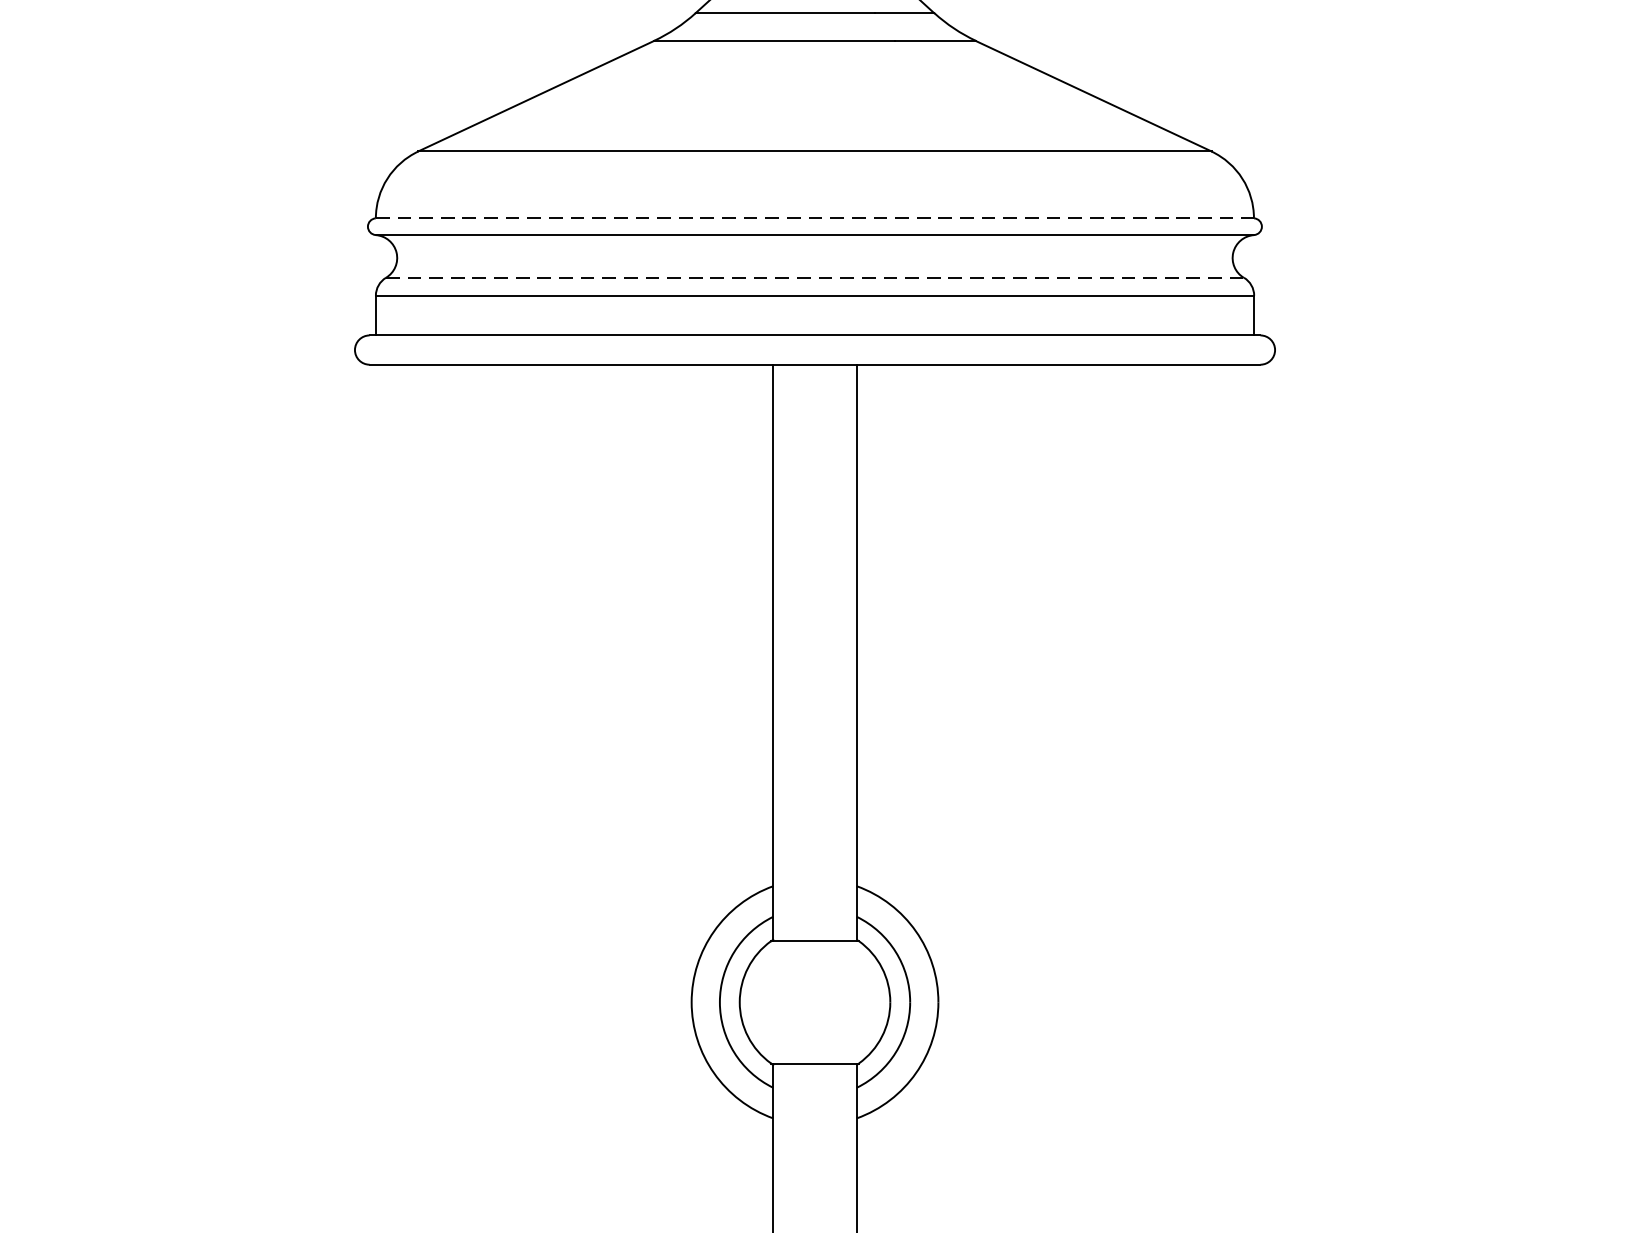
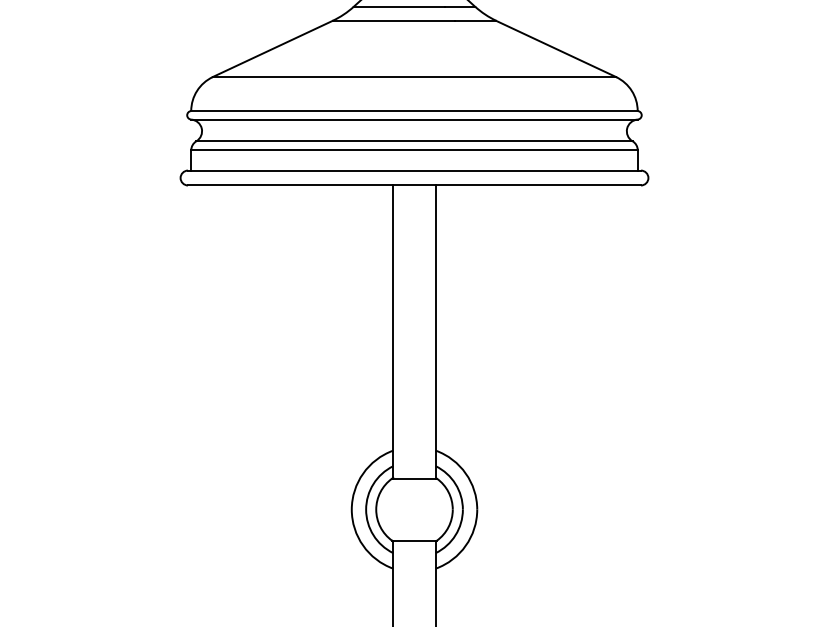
line: (816, 219) -> (415, 111), dashed -> solid
line: (815, 278) -> (414, 141), dashed -> solid

